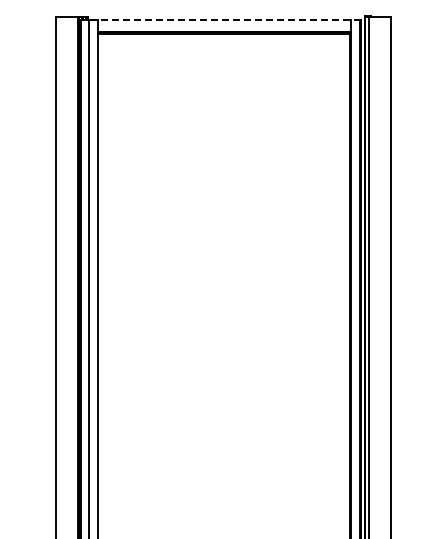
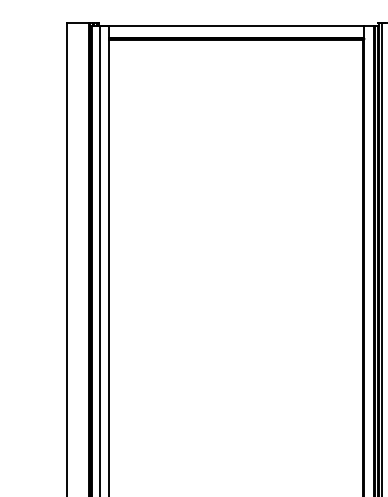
line: (227, 19) -> (239, 25), dashed -> solid

